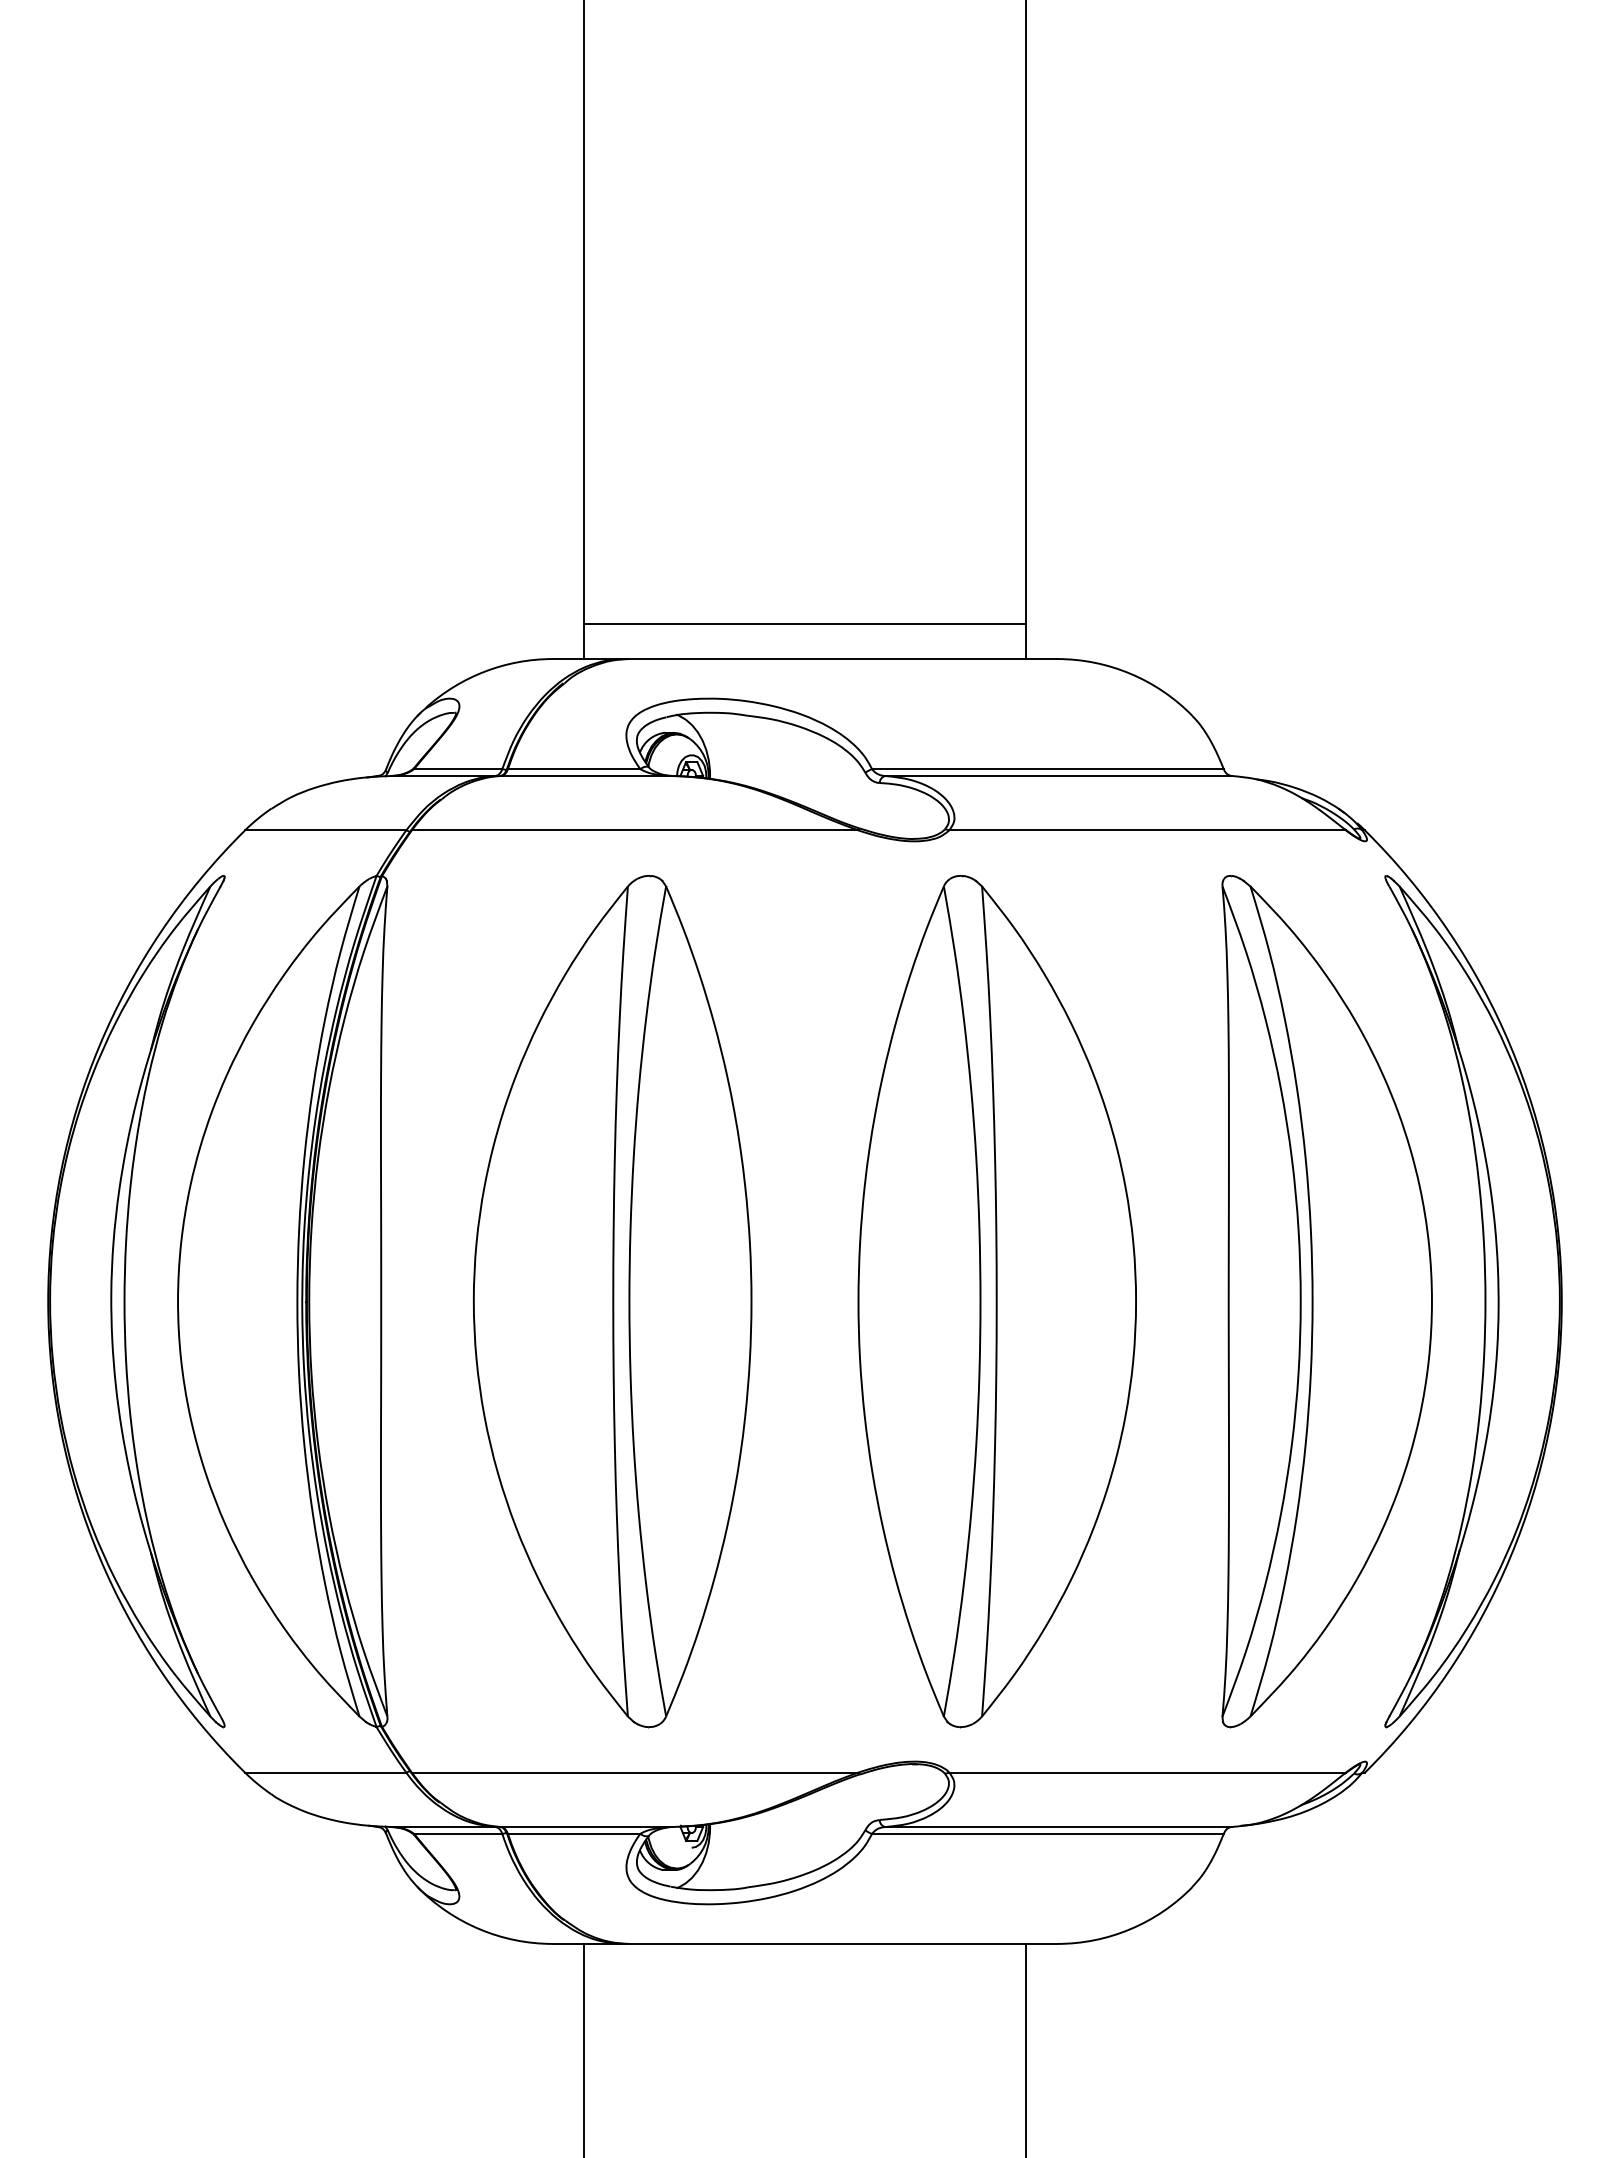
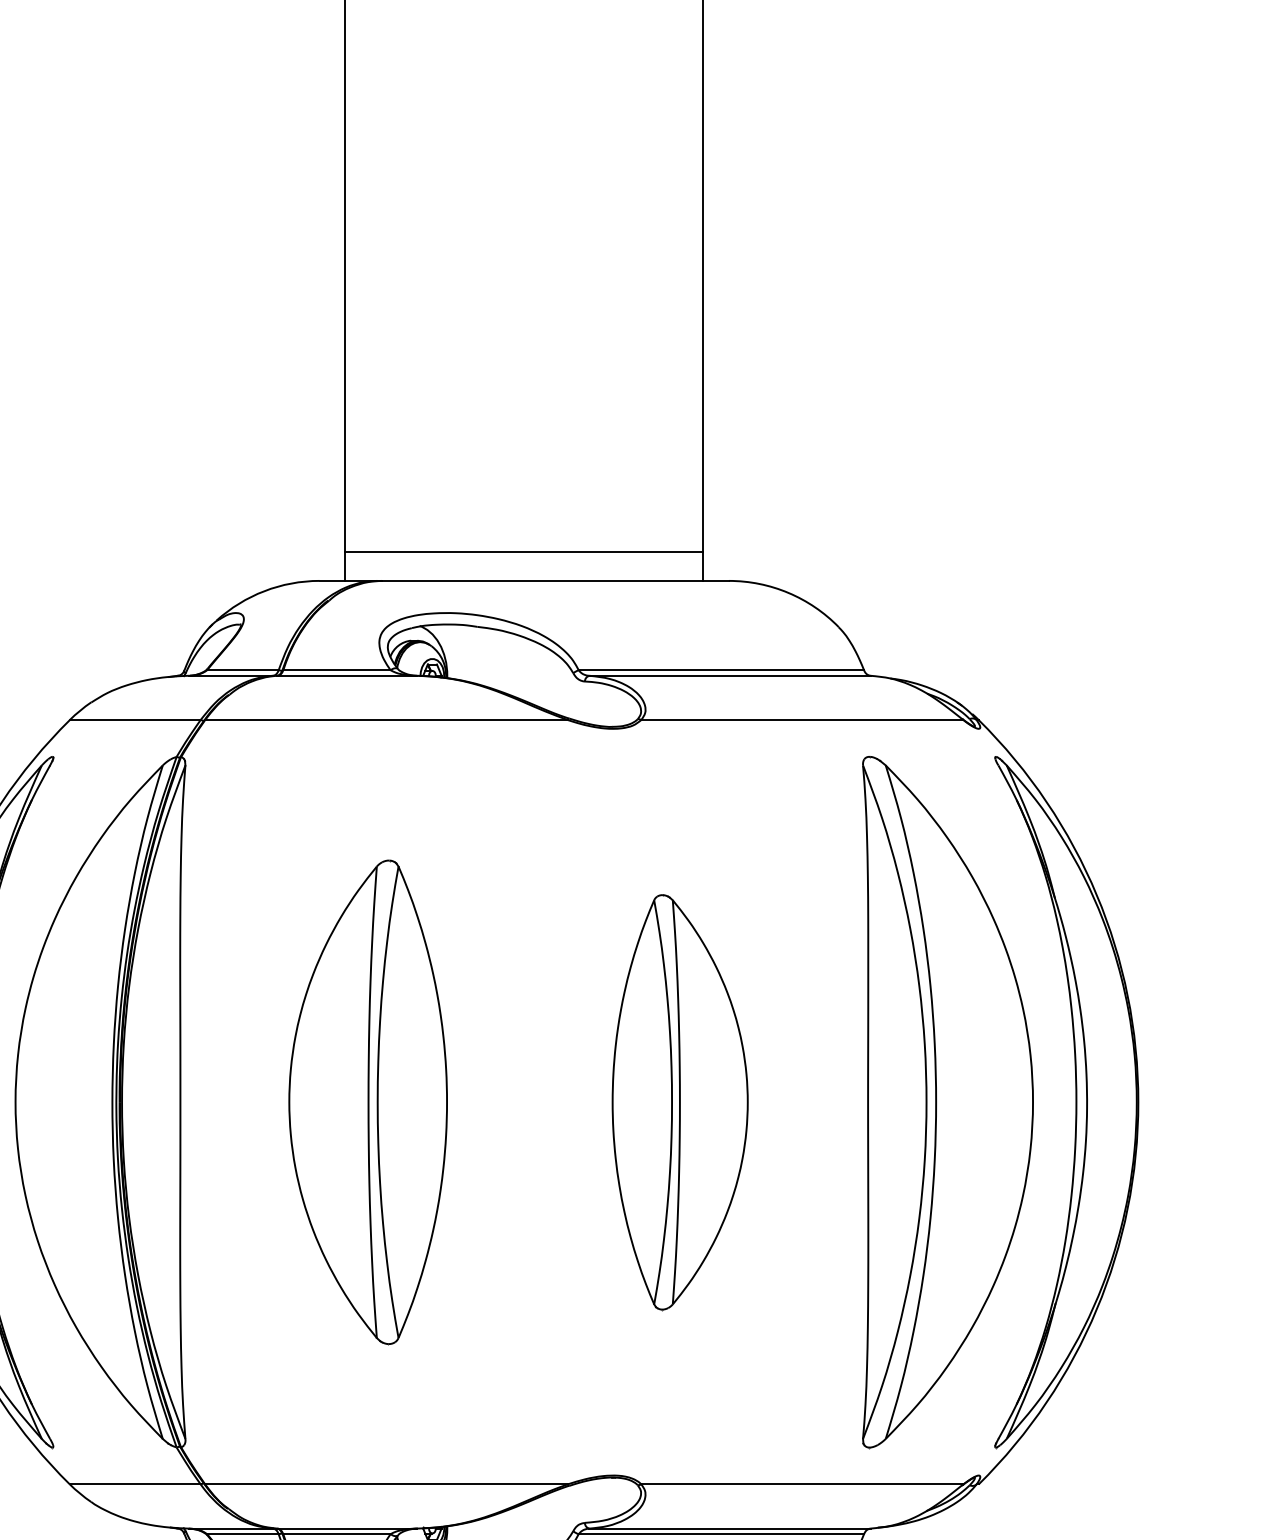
part: (612, 1301) -> (368, 1102), size x0.7
part: (996, 1301) -> (679, 1102), size x0.6

